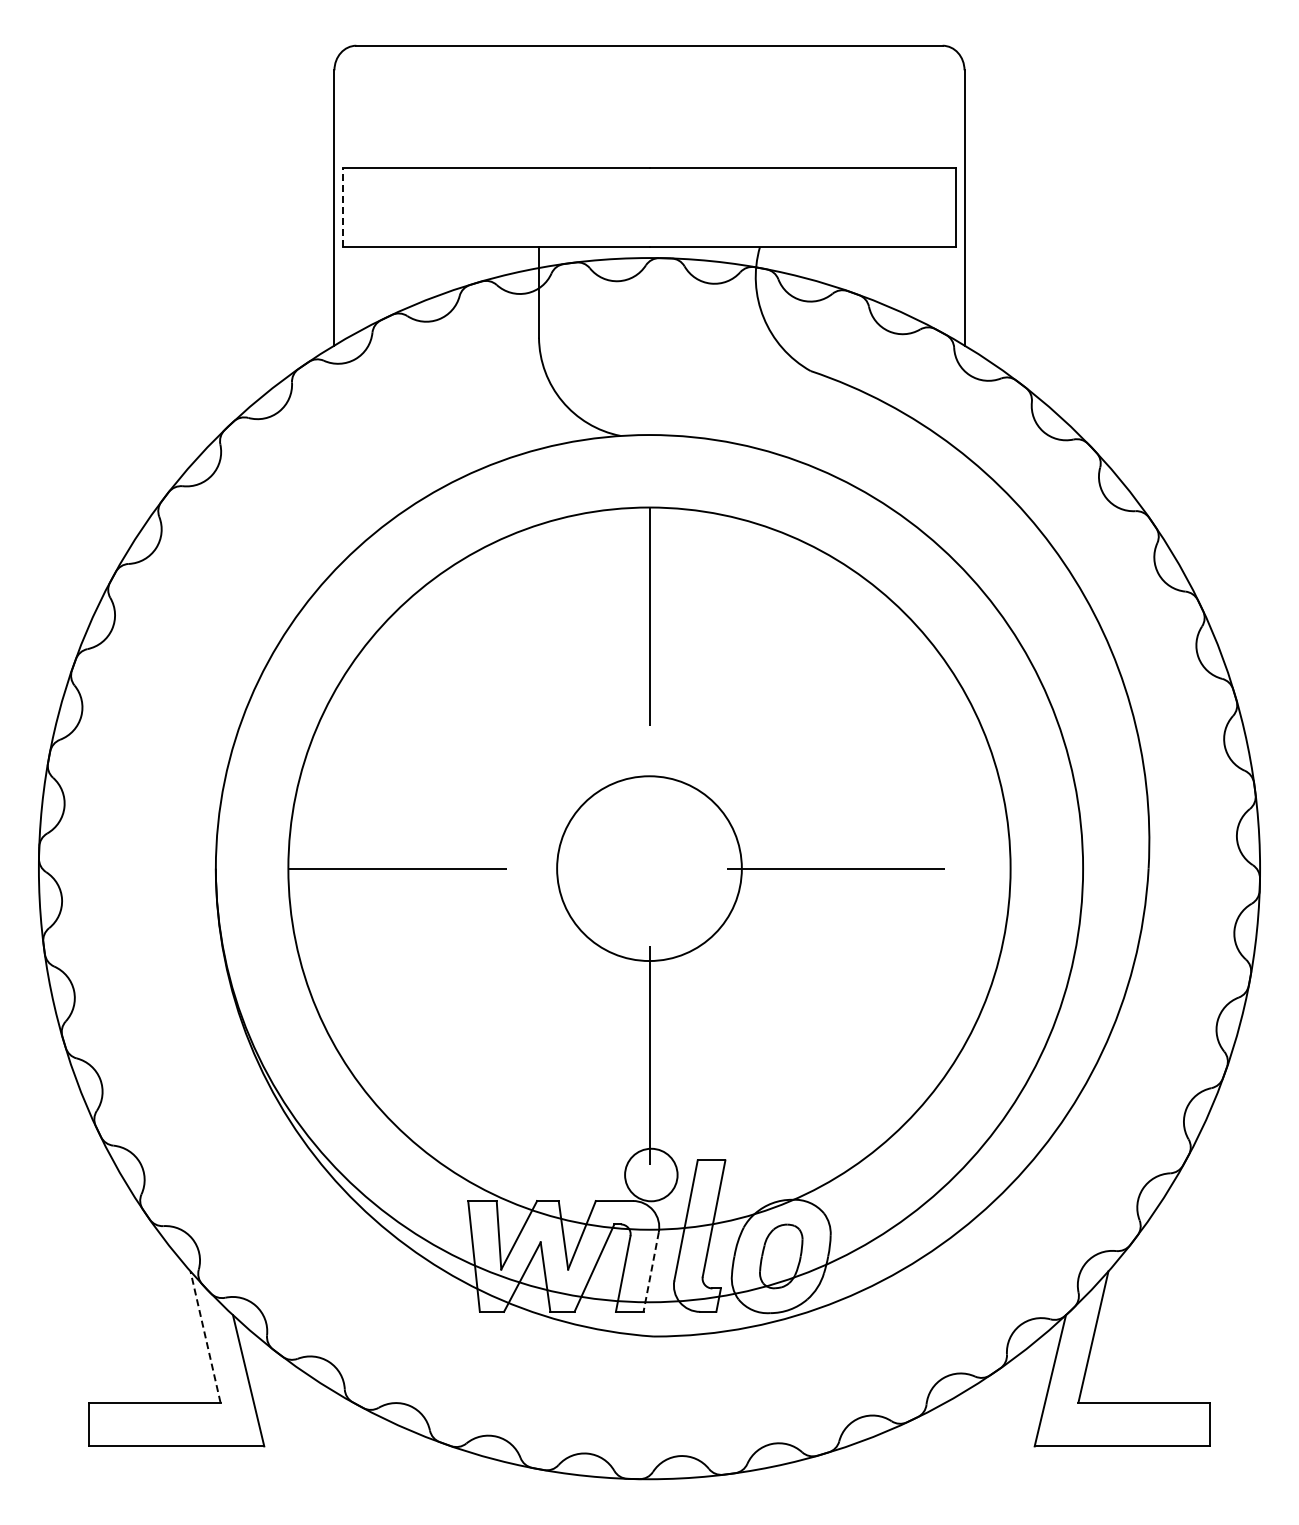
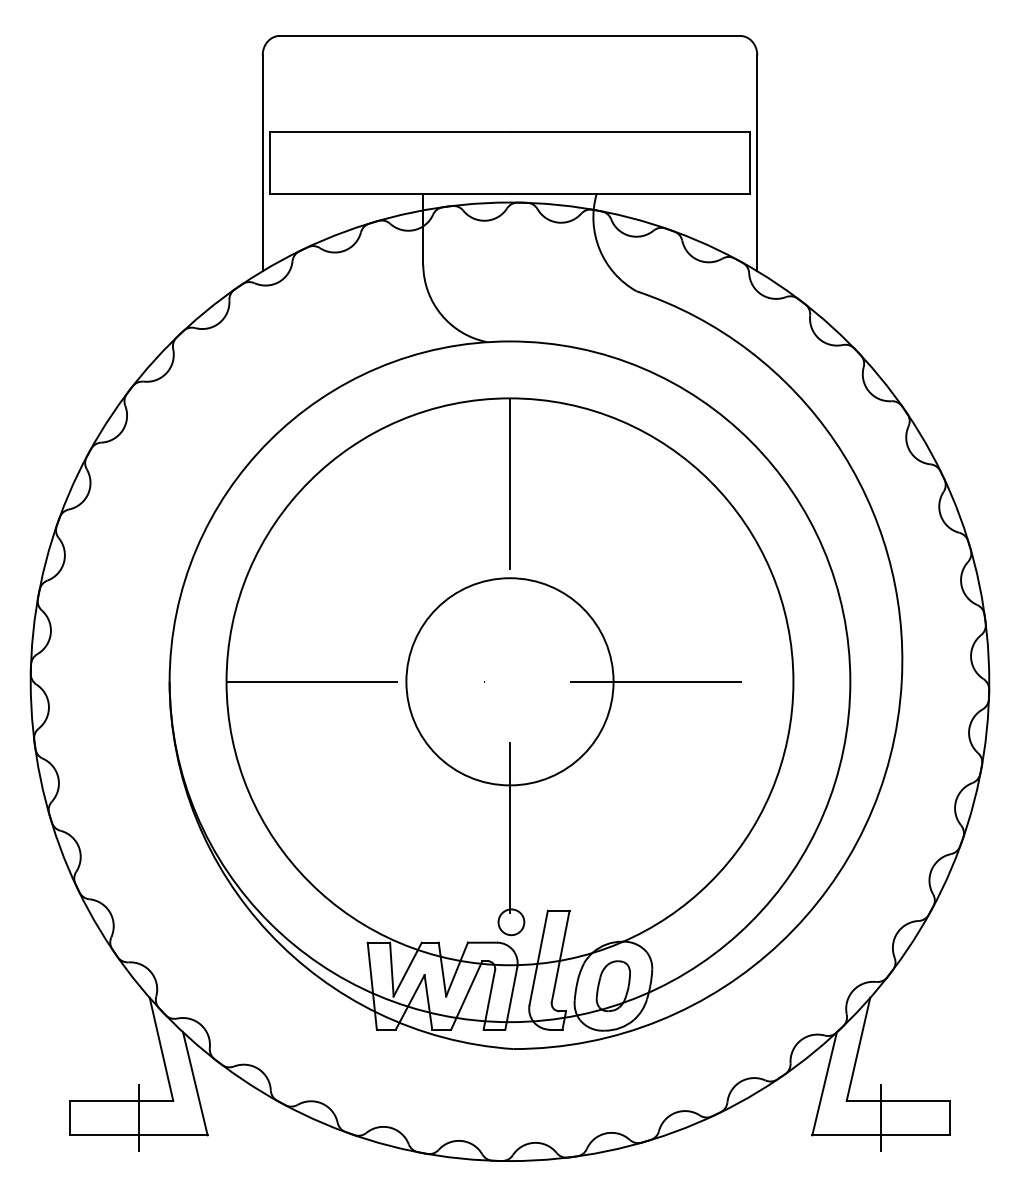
line: (343, 207) -> (269, 162), dashed -> solid
circle: (649, 868) -> (510, 681), size x1.43
circle: (650, 1174) -> (510, 921), size x0.62
line: (651, 1272) -> (511, 998), dashed -> solid
line: (205, 1336) -> (161, 1049), dashed -> solid
line: (176, 1424) -> (138, 1118), added
line: (1122, 1424) -> (881, 1118), added

